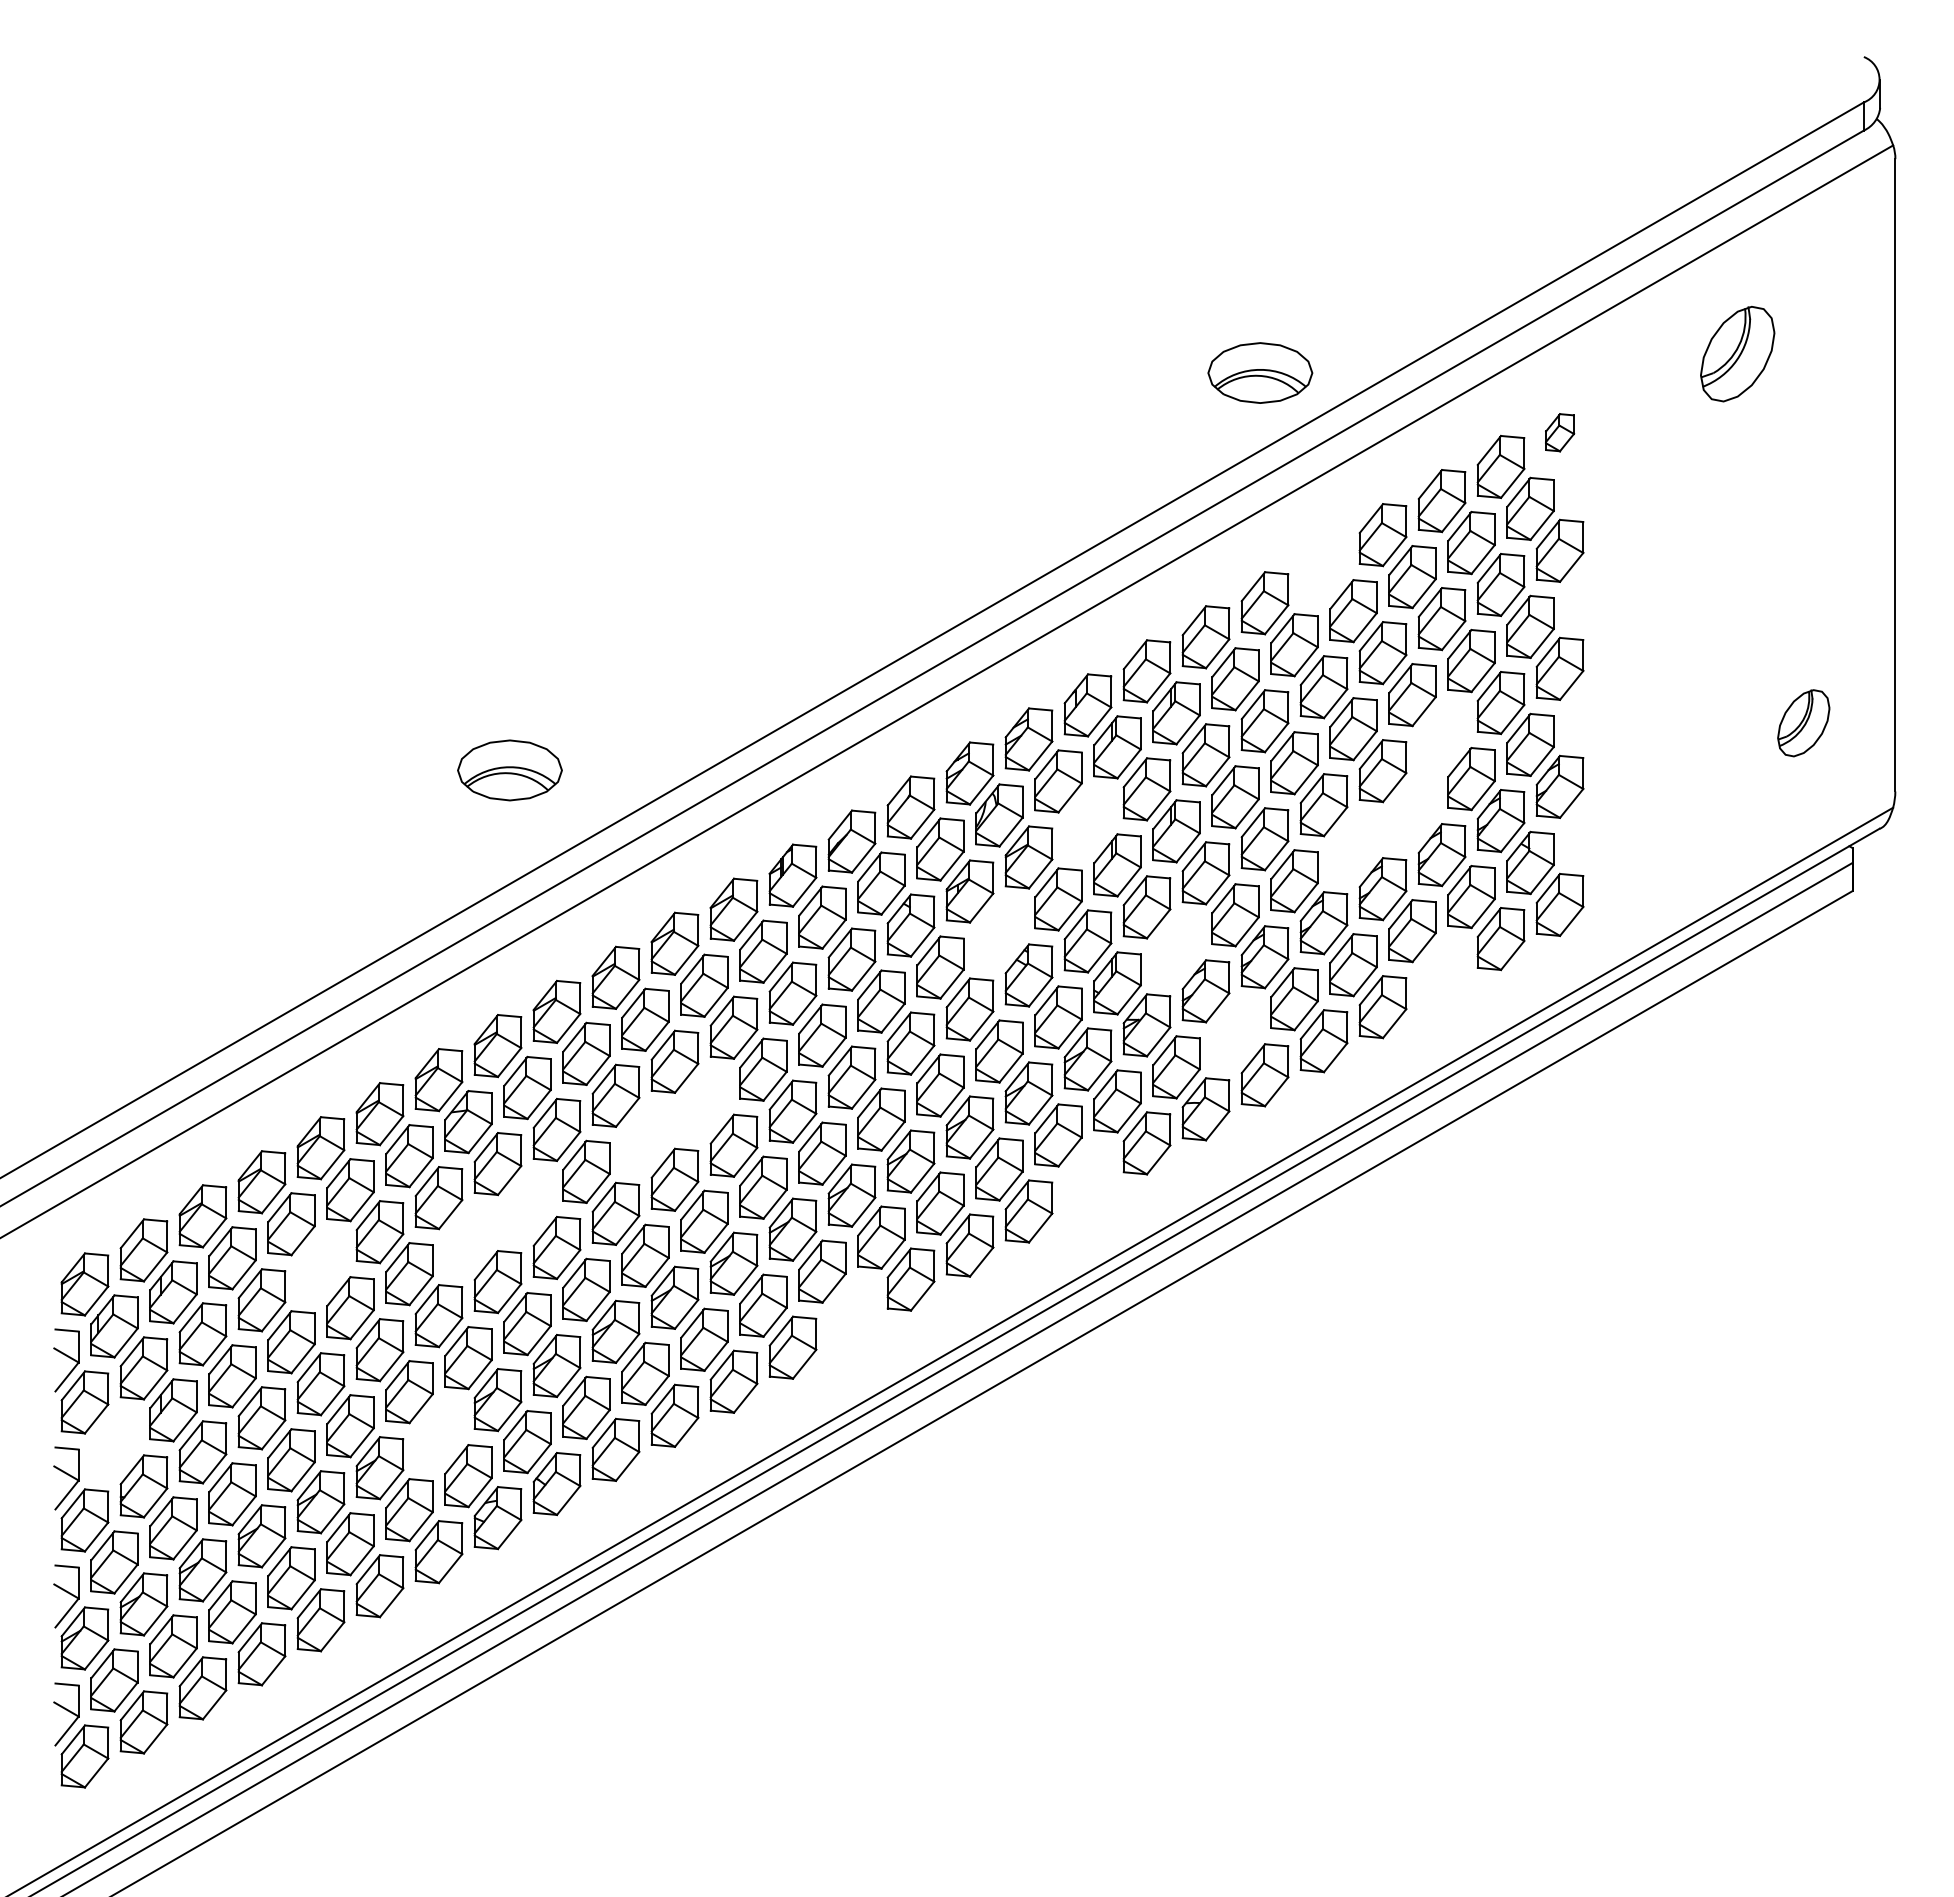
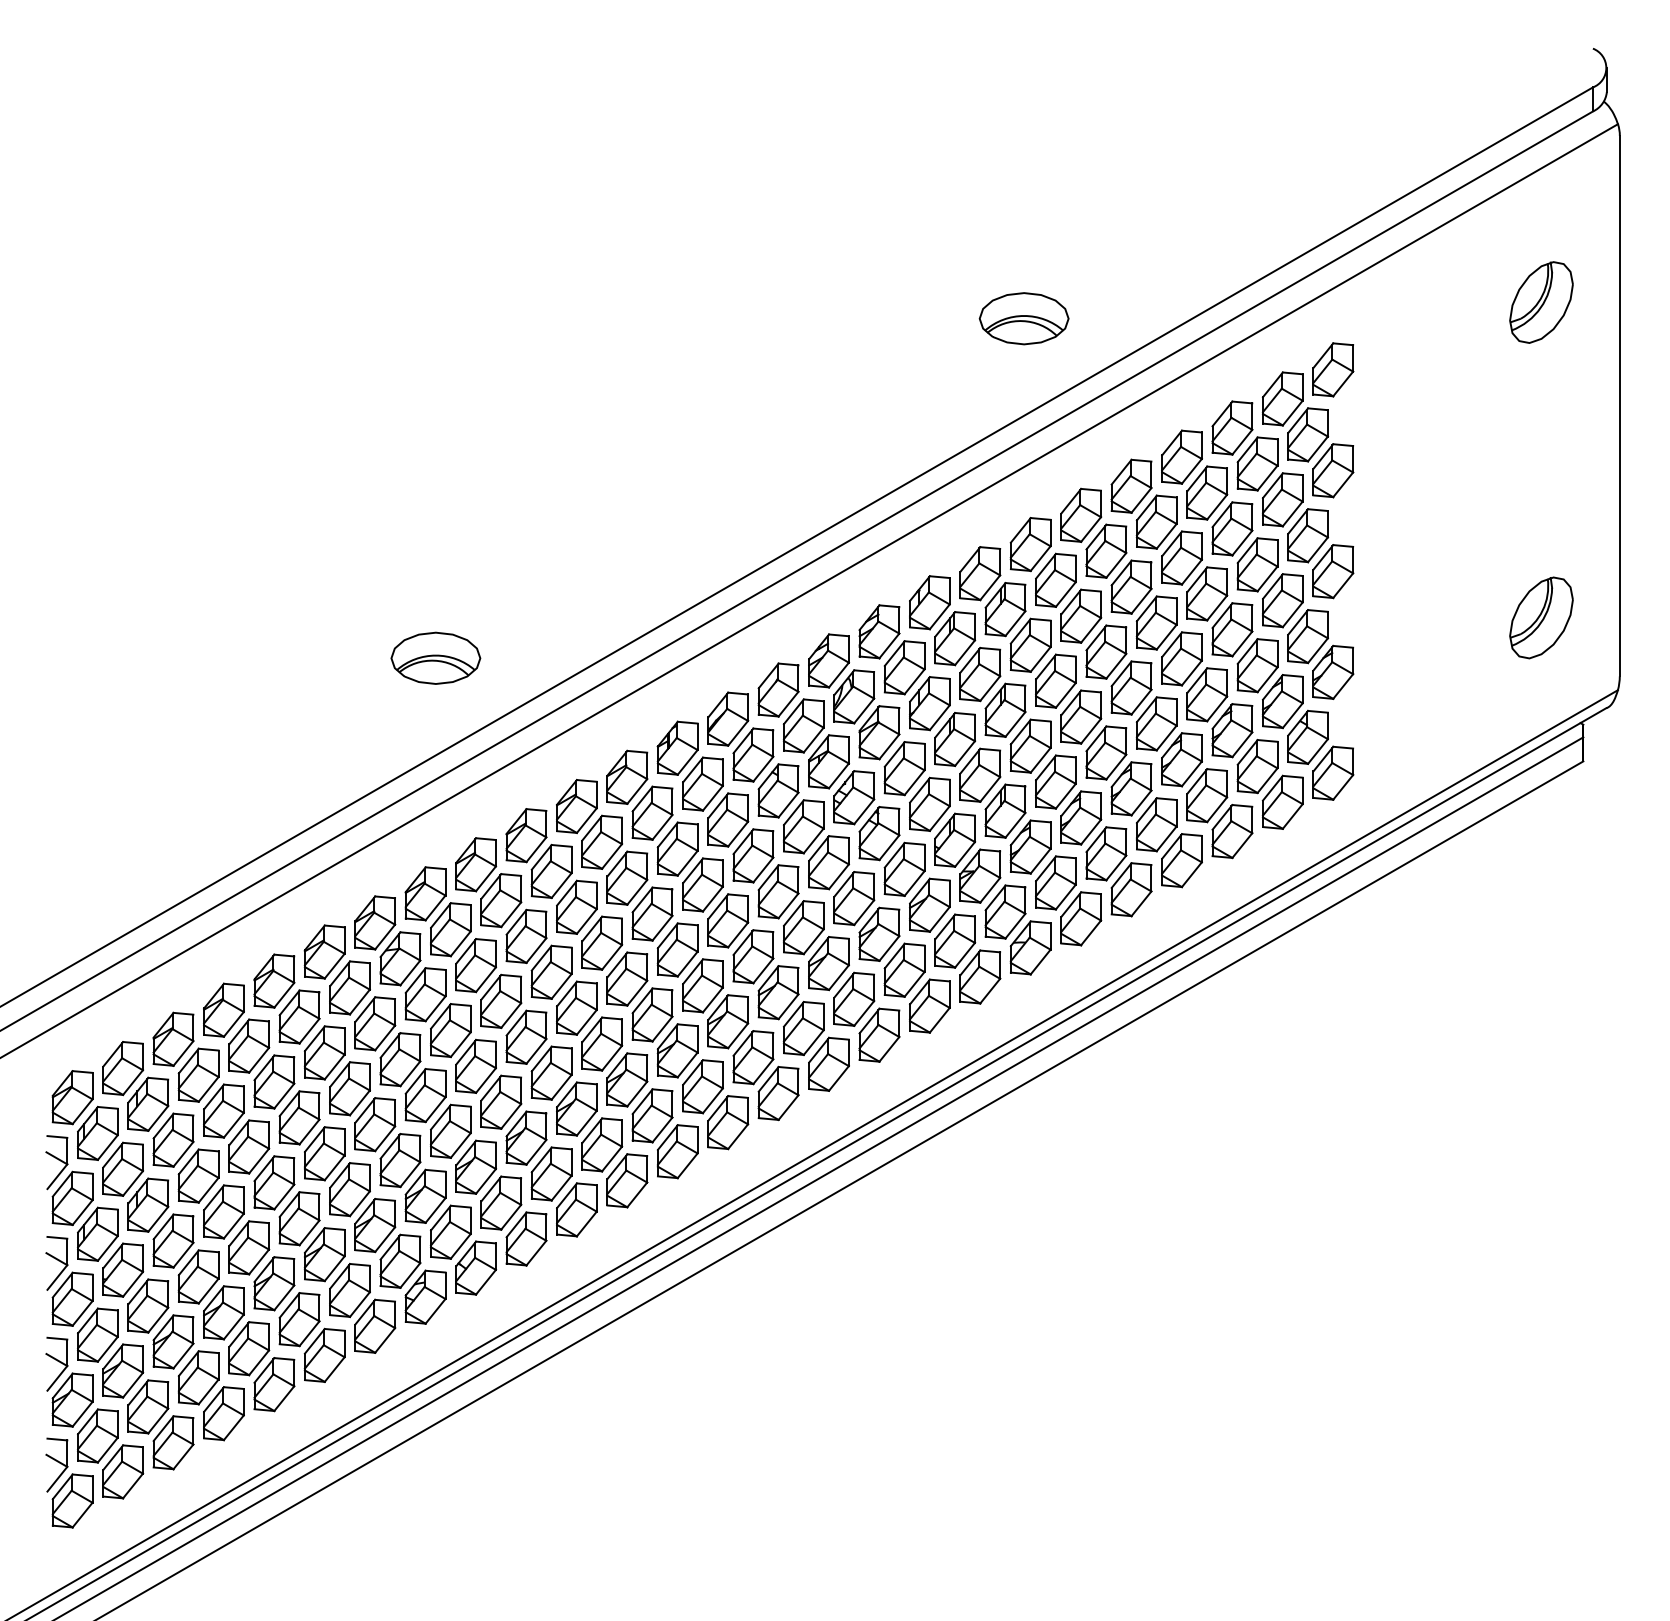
part: (1737, 354) -> (1541, 302), moved
part: (1260, 372) -> (1024, 318), moved
part: (1559, 432) -> (1332, 369), size x1.67
part: (1323, 569) -> (1131, 486), added
part: (1803, 723) -> (1541, 618), size x1.43
part: (1441, 737) -> (1231, 630), added
part: (1412, 813) -> (1207, 695), added
part: (1087, 823) -> (929, 703), added
part: (1353, 847) -> (1156, 724), added
part: (999, 933) -> (854, 797), added
part: (1176, 949) -> (1005, 811), added
part: (1441, 973) -> (1231, 831), added
part: (1235, 1033) -> (1055, 883), added
part: (704, 1103) -> (602, 942), added
part: (645, 1137) -> (551, 972), added
part: (1087, 1177) -> (929, 1006), added
part: (527, 1205) -> (450, 1030), added
part: (468, 1240) -> (400, 1060), added
part: (320, 1266) -> (273, 1082), added
part: (851, 1313) -> (727, 1122), added
part: (438, 1434) -> (374, 1225), added
part: (114, 1444) -> (97, 1234), added

